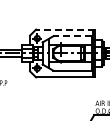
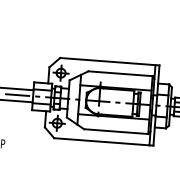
line: (65, 29) -> (109, 61), dashed -> solid
line: (72, 36) -> (120, 74), dashed -> solid

